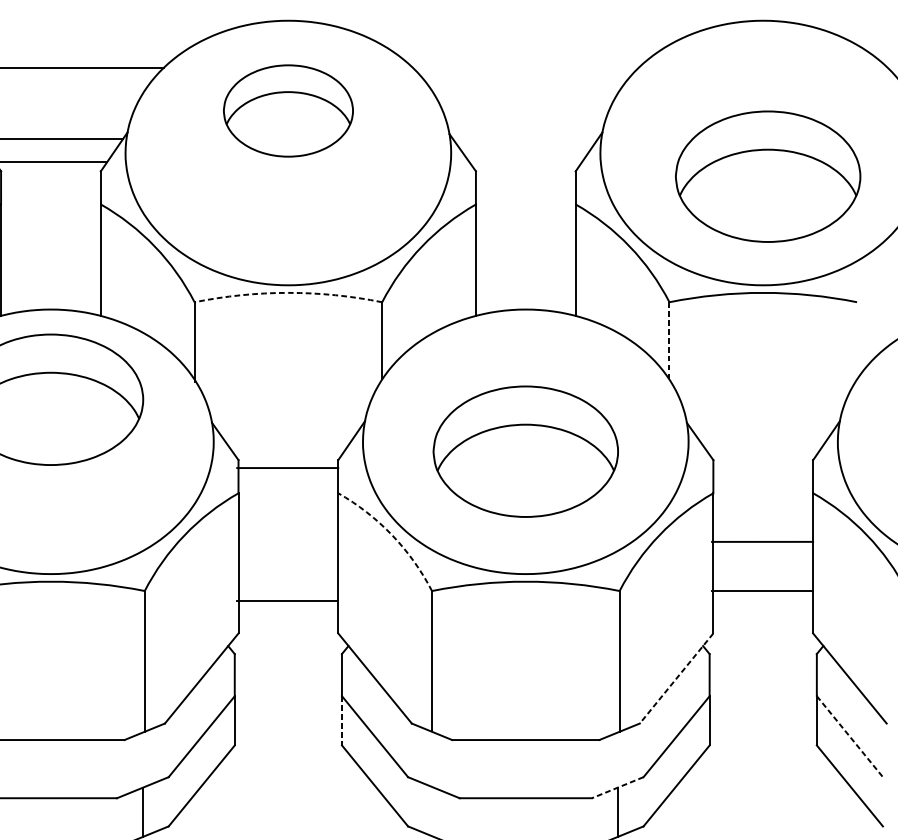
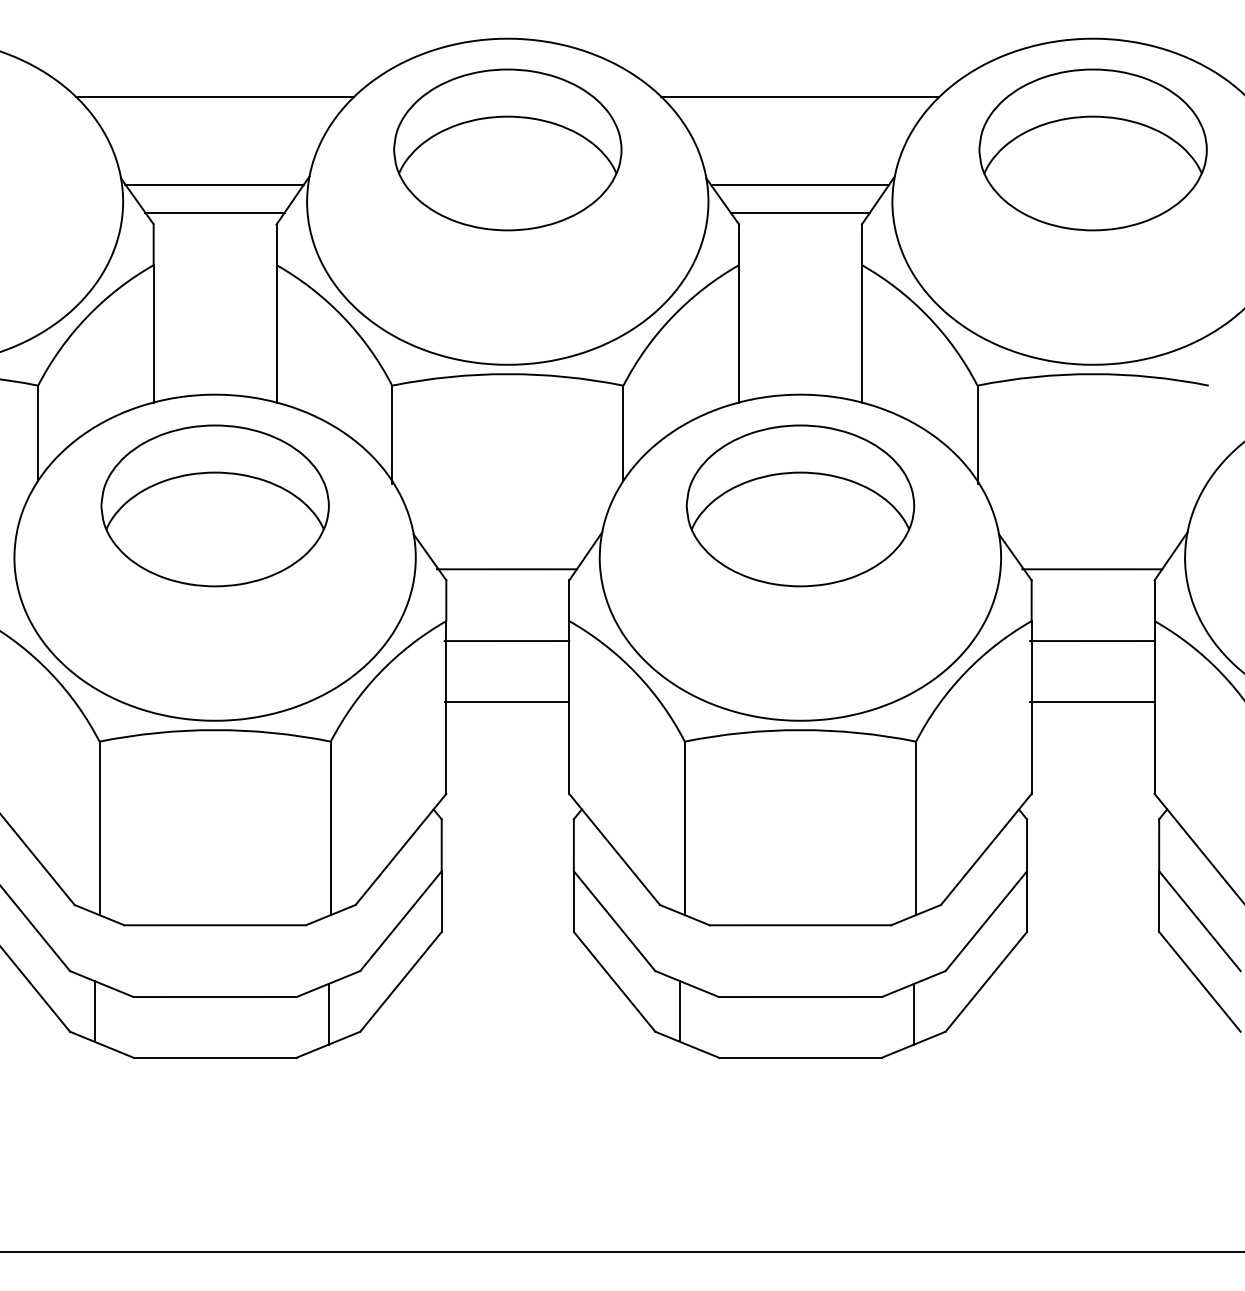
line: (525, 67) -> (800, 96), added
part: (288, 110) -> (507, 149), size x1.43
line: (525, 139) -> (799, 184), added
line: (525, 161) -> (799, 212), added
part: (767, 176) -> (1092, 149), moved
arc: (288, 293) -> (507, 374), dashed -> solid
line: (669, 341) -> (977, 434), dashed -> solid
line: (287, 451) -> (506, 569), added
part: (525, 451) -> (800, 505), moved
line: (762, 451) -> (1092, 569), added
line: (287, 468) -> (506, 641), moved
arc: (391, 534) -> (635, 672), dashed -> solid
line: (762, 542) -> (1092, 641), moved
line: (762, 590) -> (1092, 701), moved
line: (287, 600) -> (506, 701), moved
line: (676, 678) -> (986, 849), dashed -> solid
line: (341, 721) -> (573, 902), dashed -> solid
line: (850, 736) -> (1200, 921), dashed -> solid
line: (617, 788) -> (913, 984), dashed -> solid
line: (428, 809) -> (680, 1010), added

